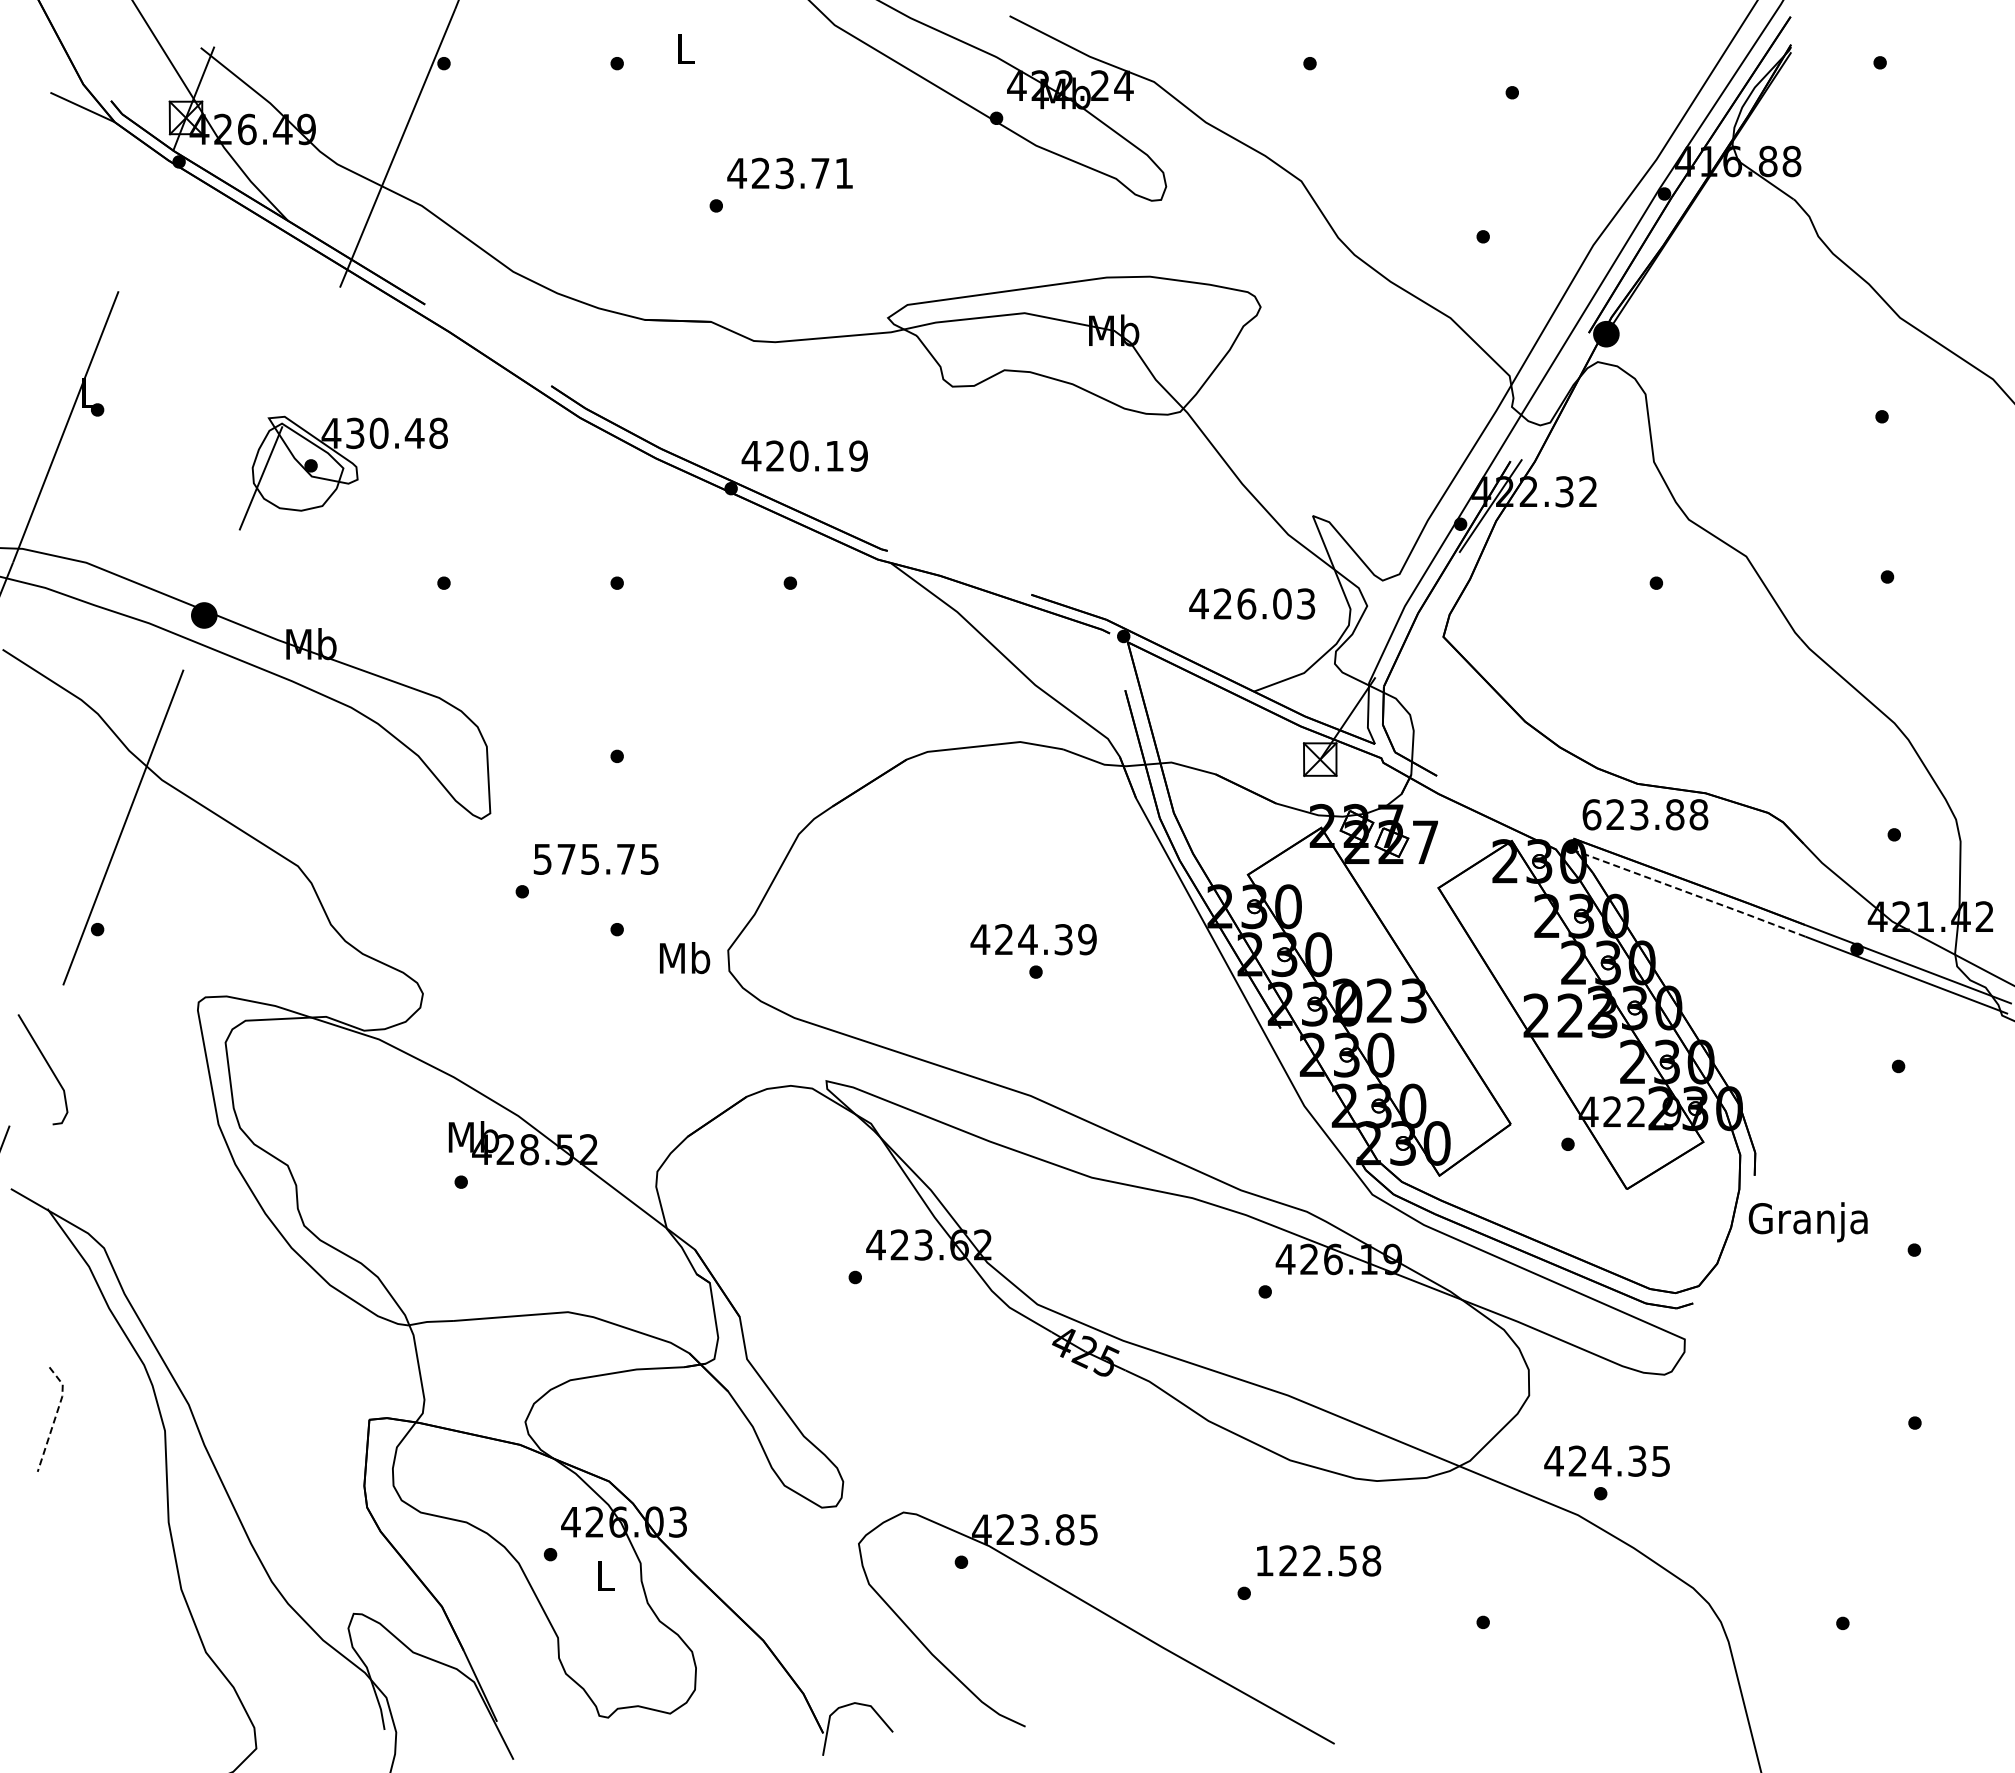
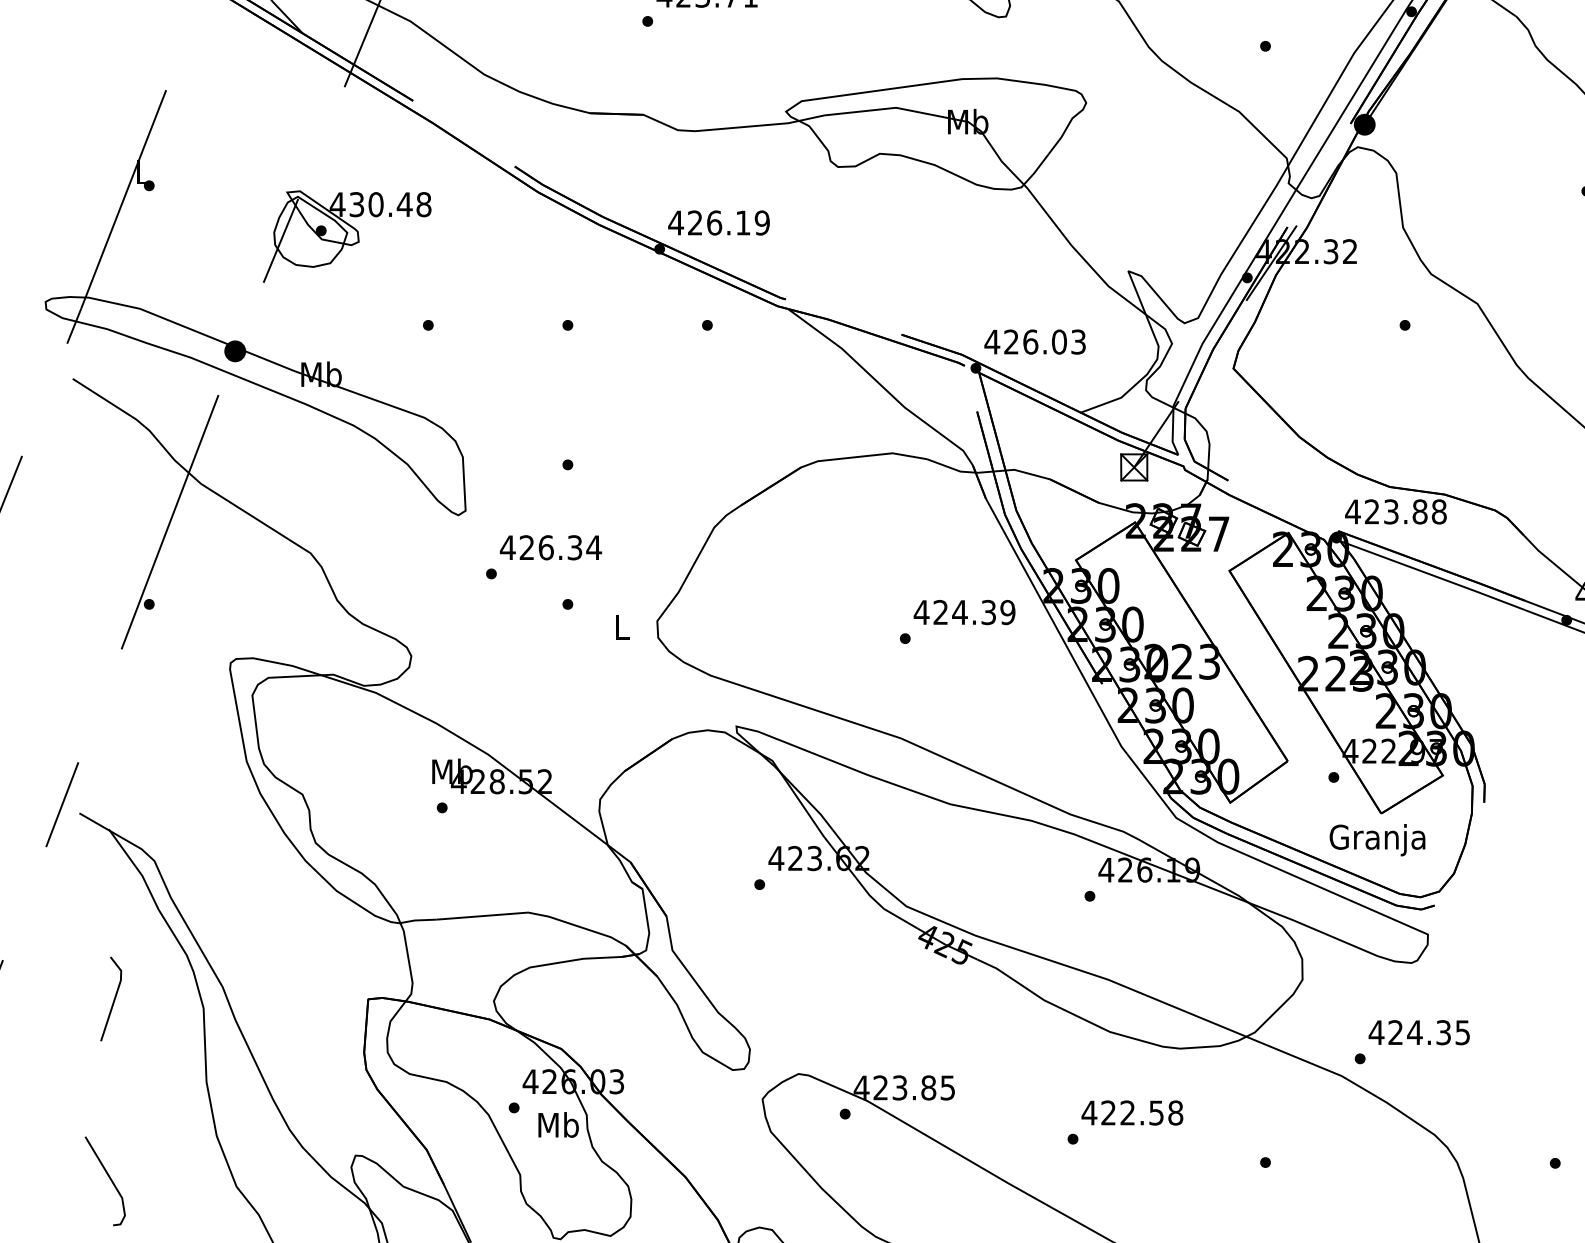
text: (798, 455) -> (713, 222), 420.19 -> 426.19
text: (1252, 603) -> (1035, 341), moved
text: (1591, 814) -> (1352, 511), 623.88 -> 423.88
text: (595, 858) -> (550, 547), 575.75 -> 426.34
line: (1691, 893) -> (1433, 575), dashed -> solid
text: (1033, 939) -> (964, 612), moved
text: (685, 958) -> (622, 627), Mb -> L
line: (47, 1065) -> (108, 1177), moved
text: (1807, 1222) -> (1376, 840), moved
line: (55, 1417) -> (115, 997), dashed -> solid
text: (1606, 1460) -> (1418, 1032), moved
text: (1264, 1560) -> (1089, 1112), 122.58 -> 422.58
text: (605, 1575) -> (558, 1124), L -> Mb

